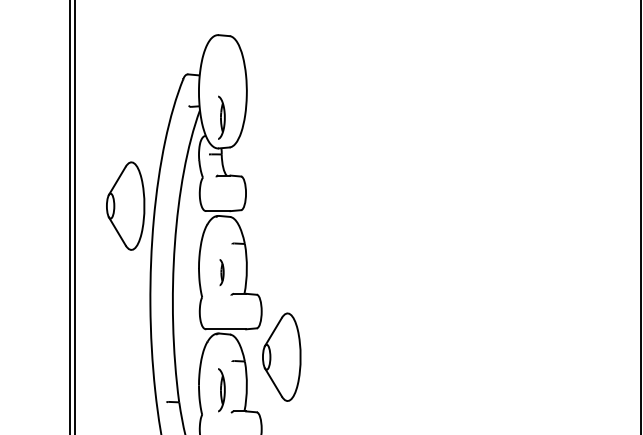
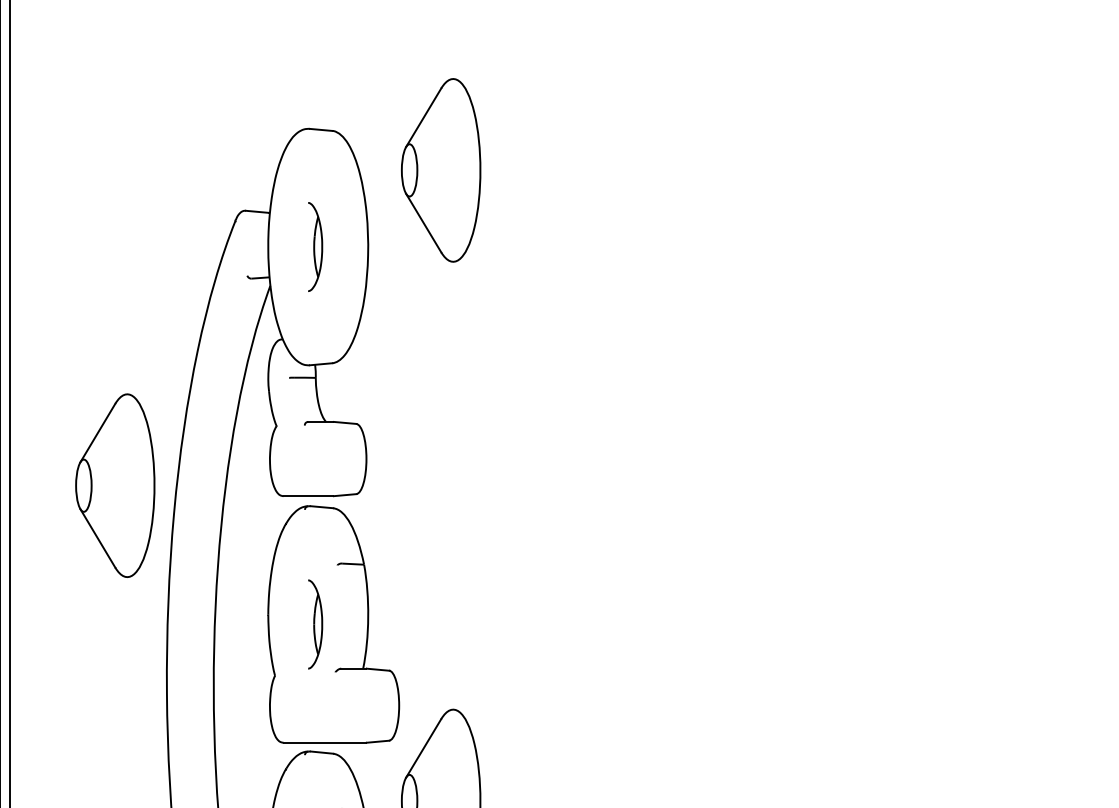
part: (281, 54) -> (440, 169), added
part: (221, 117) -> (315, 246), moved
part: (221, 272) -> (315, 624), size x1.67

